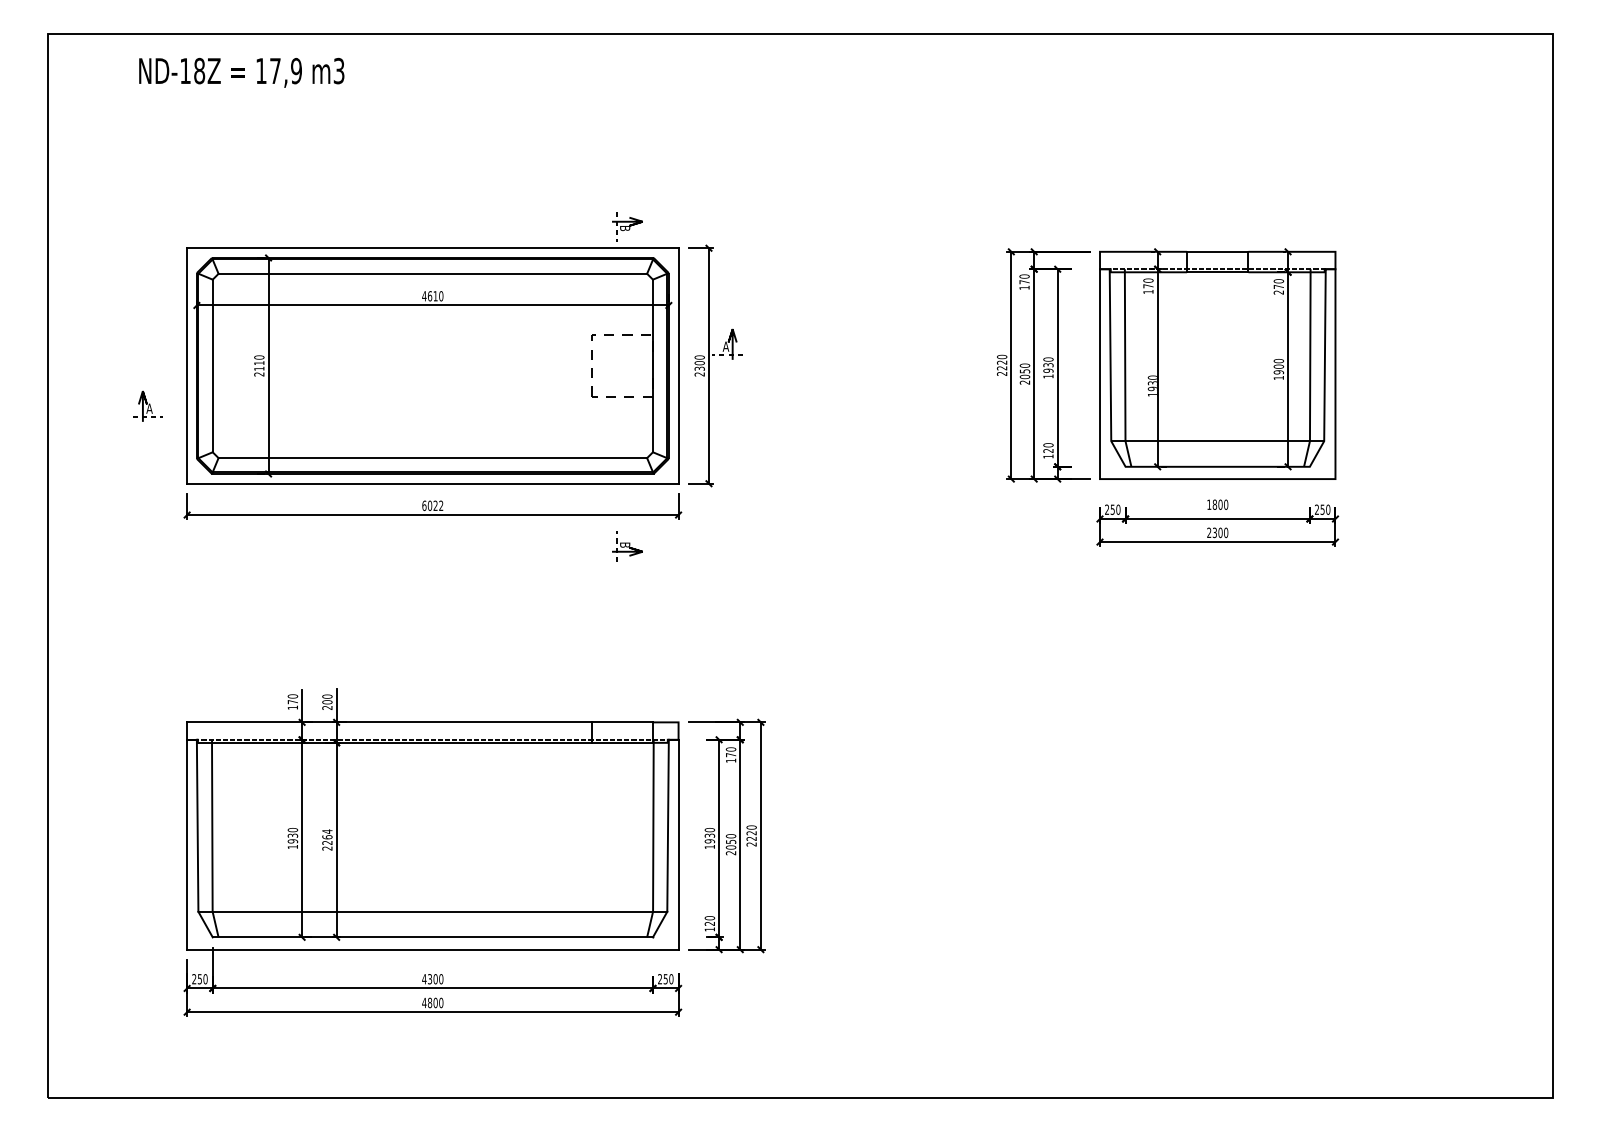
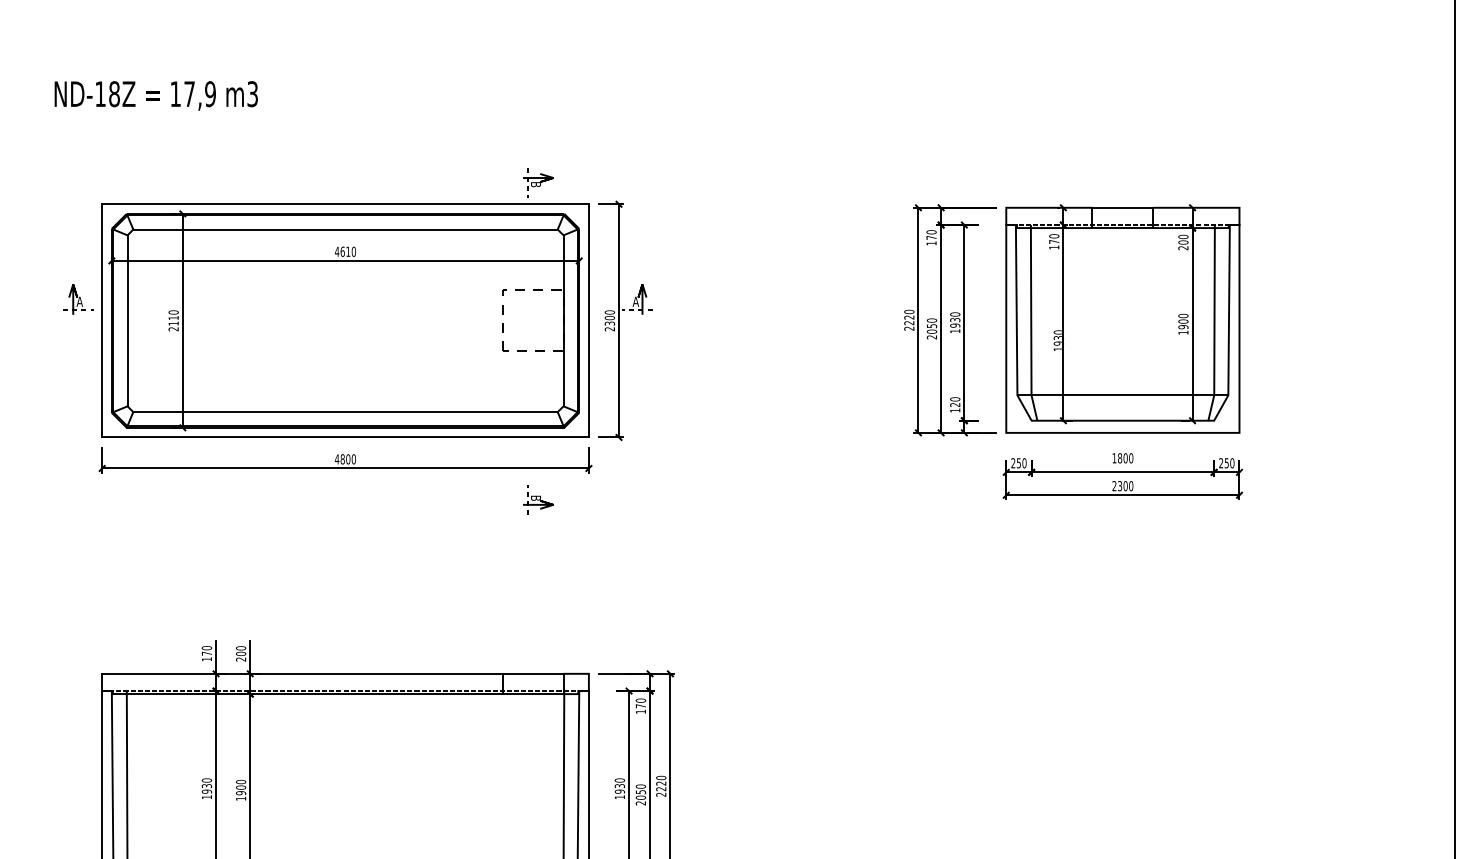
text: (241, 72) -> (156, 95), moved
text: (1278, 286) -> (1183, 242), 270 -> 200
part: (147, 405) -> (77, 298), moved
text: (432, 505) -> (345, 459), 6022 -> 4800
text: (327, 839) -> (241, 789), 2264 -> 1900

